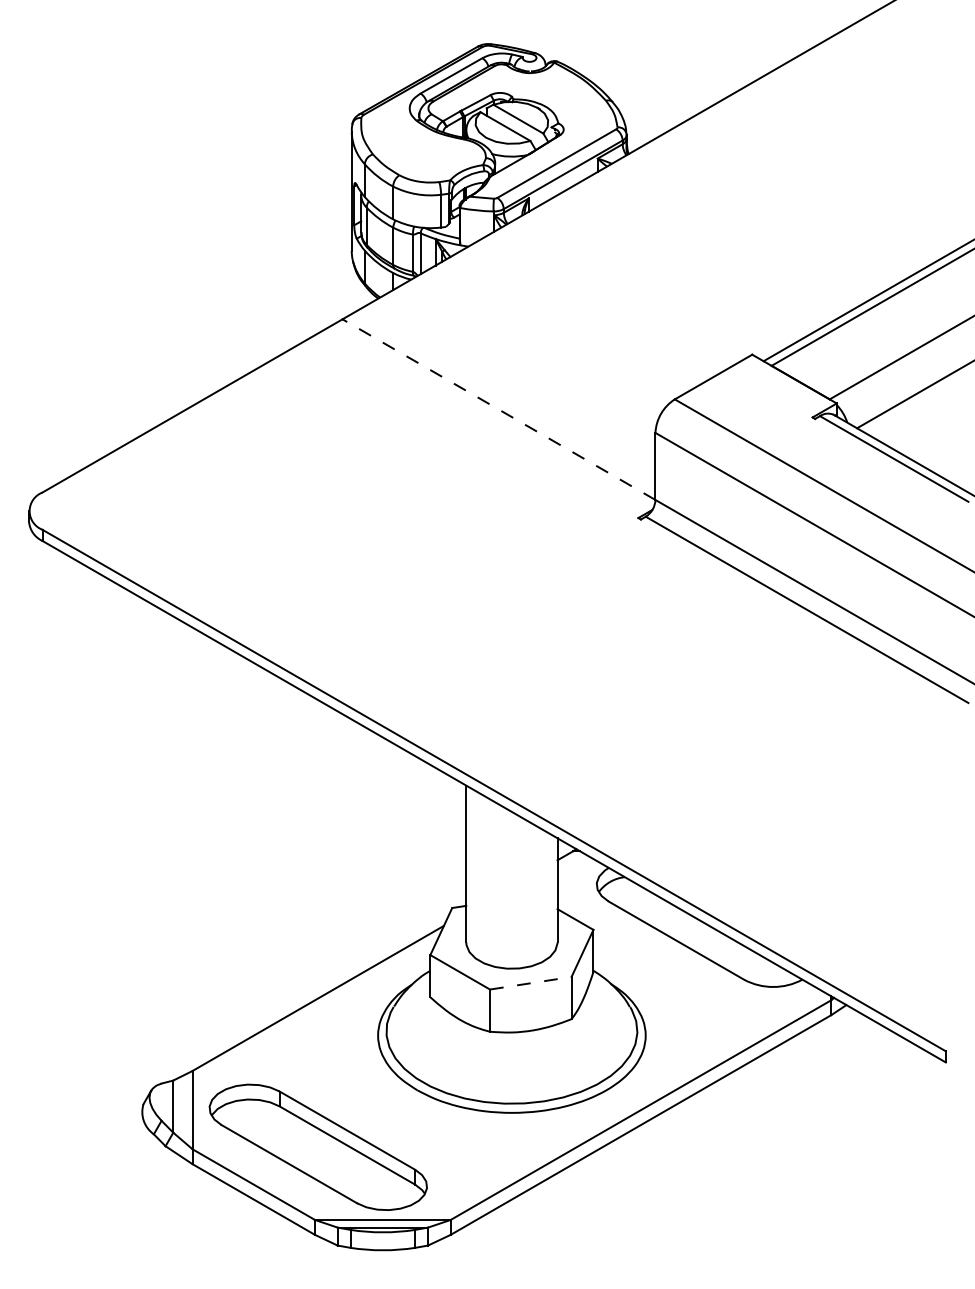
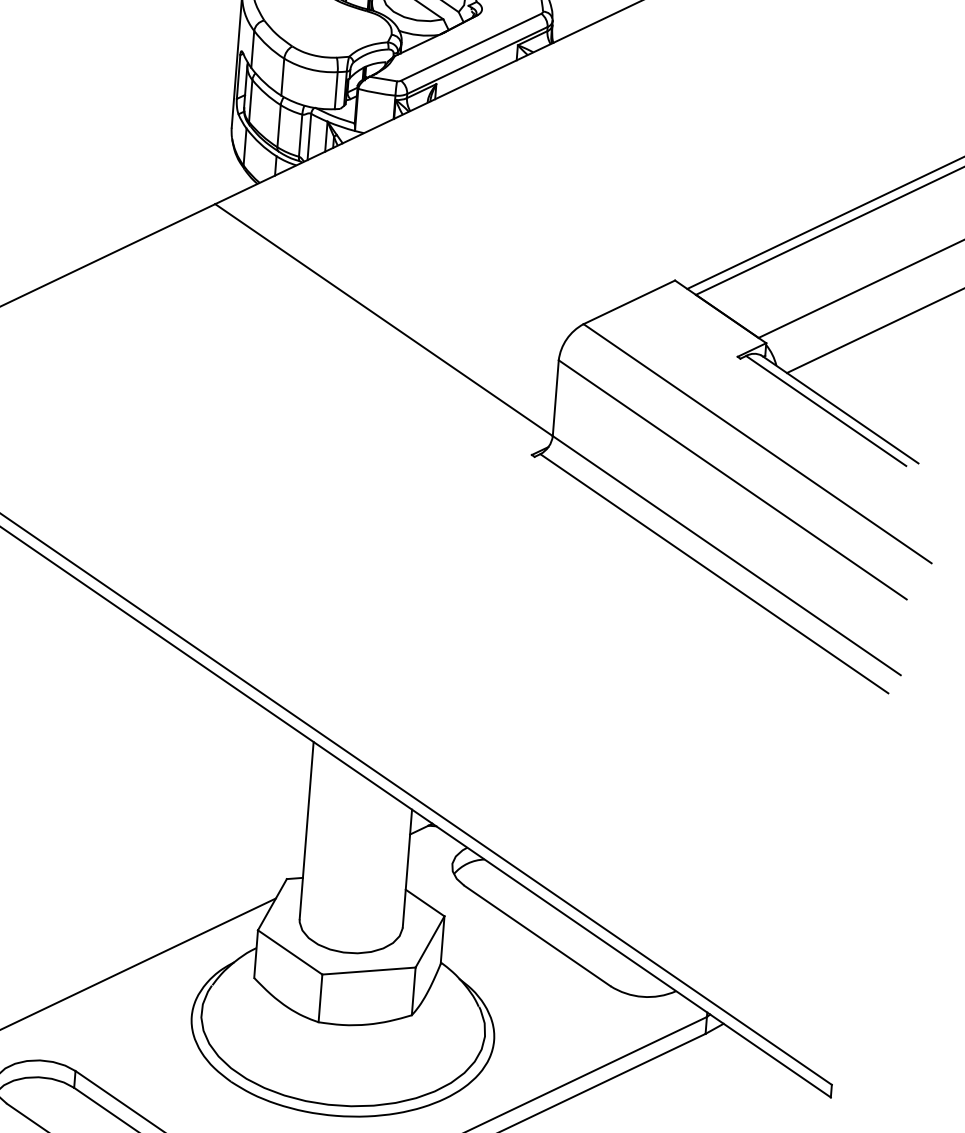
line: (499, 409) -> (384, 319), dashed -> solid
line: (531, 983) -> (369, 971), dashed -> solid

